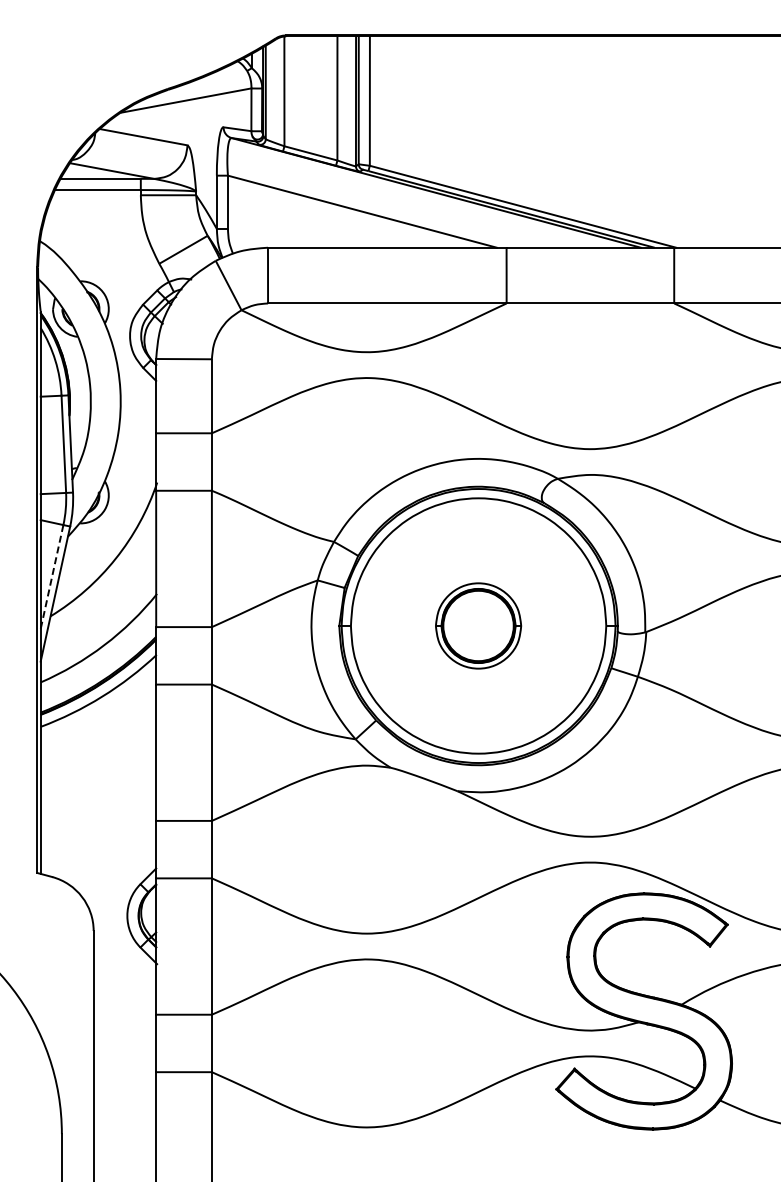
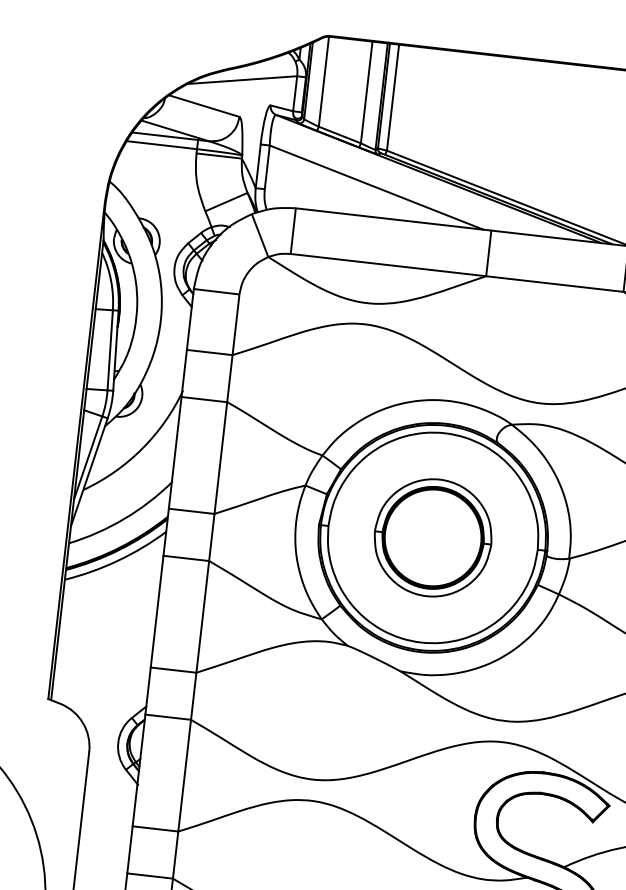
line: (51, 577) -> (87, 458), dashed -> solid
part: (478, 625) -> (433, 537), size x1.67

